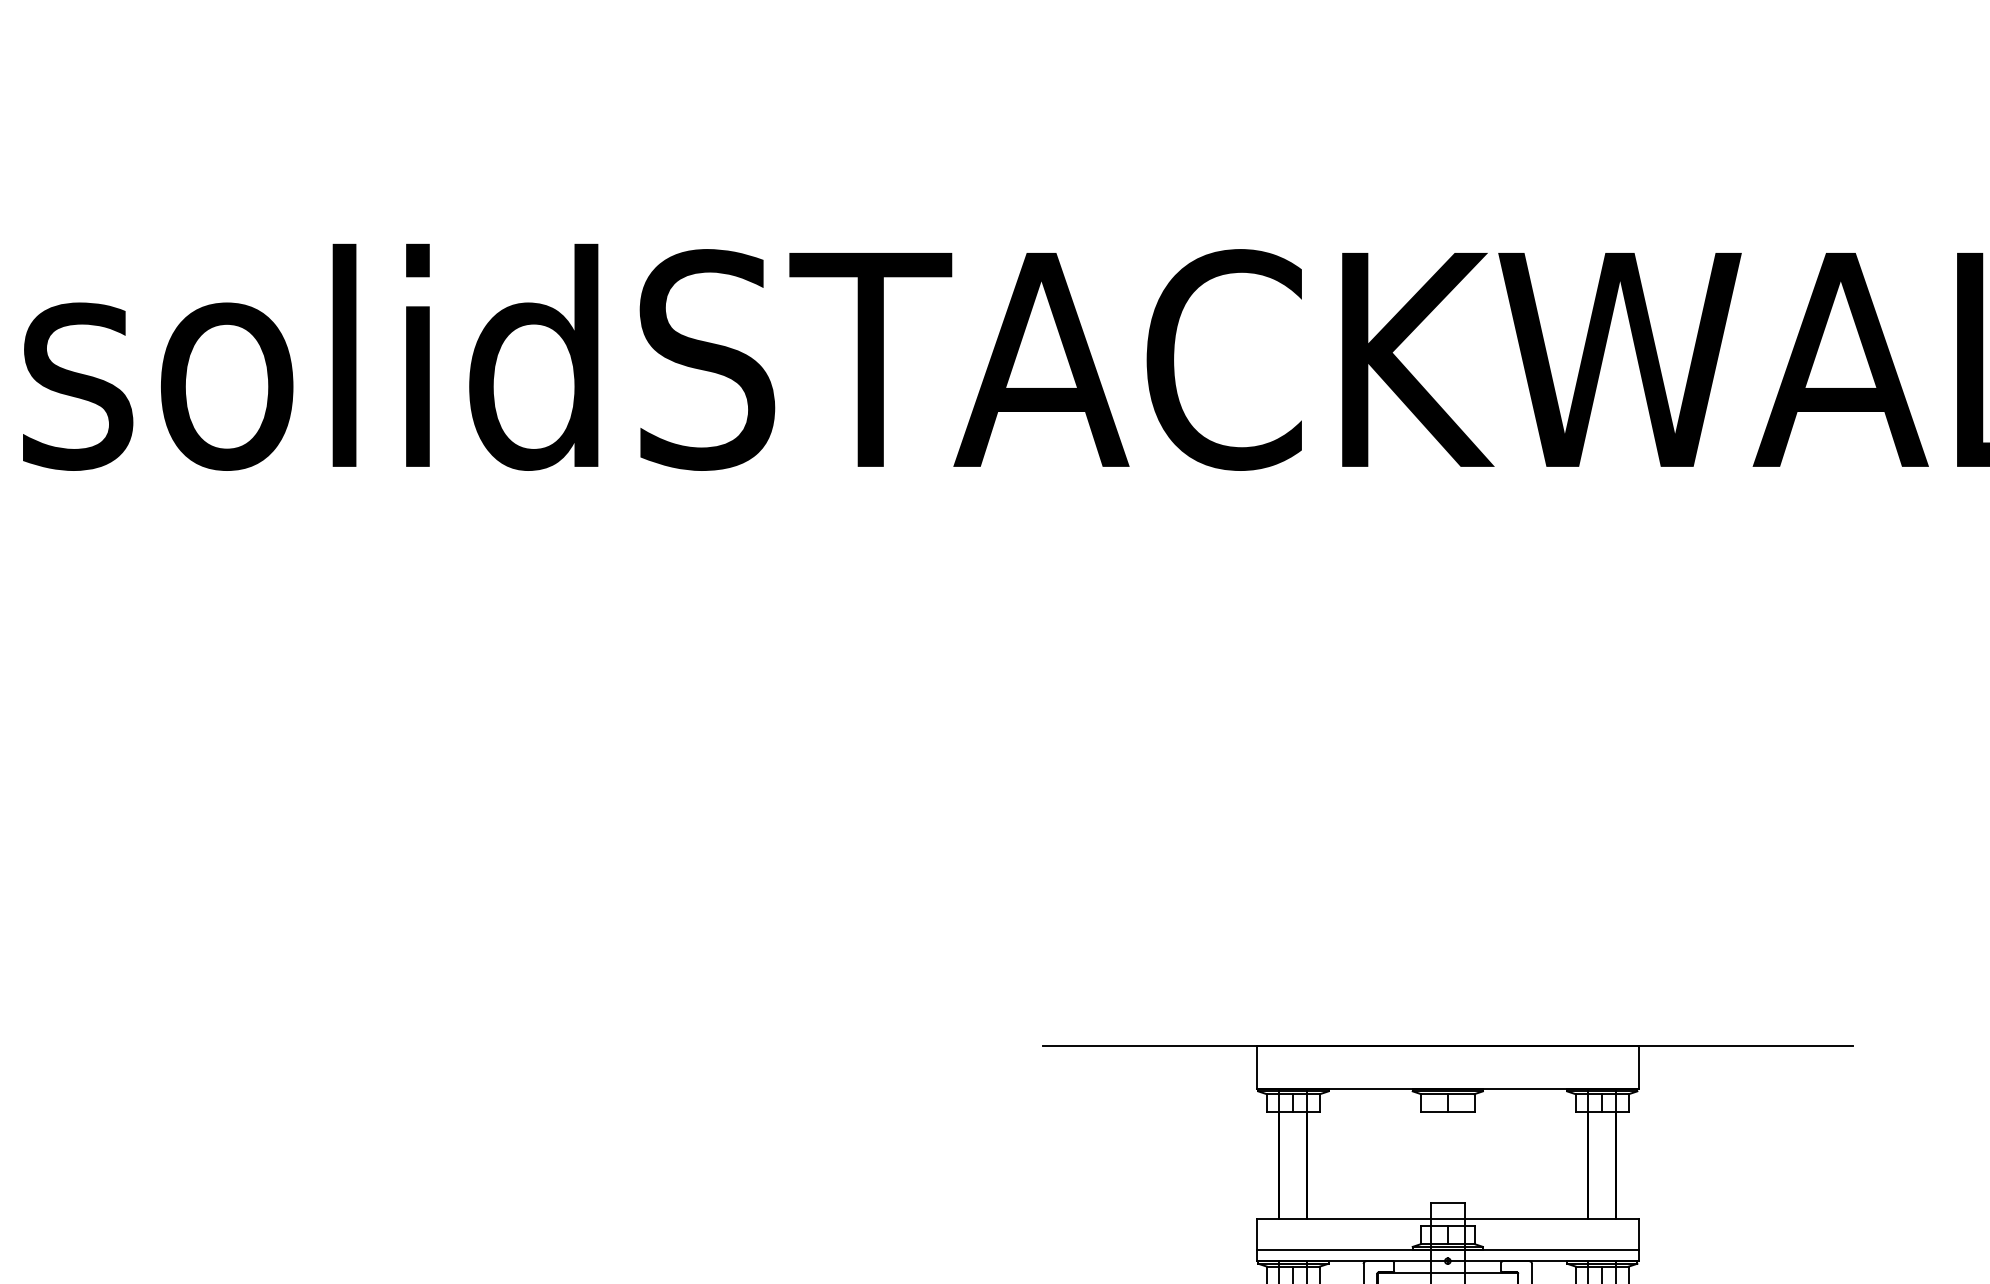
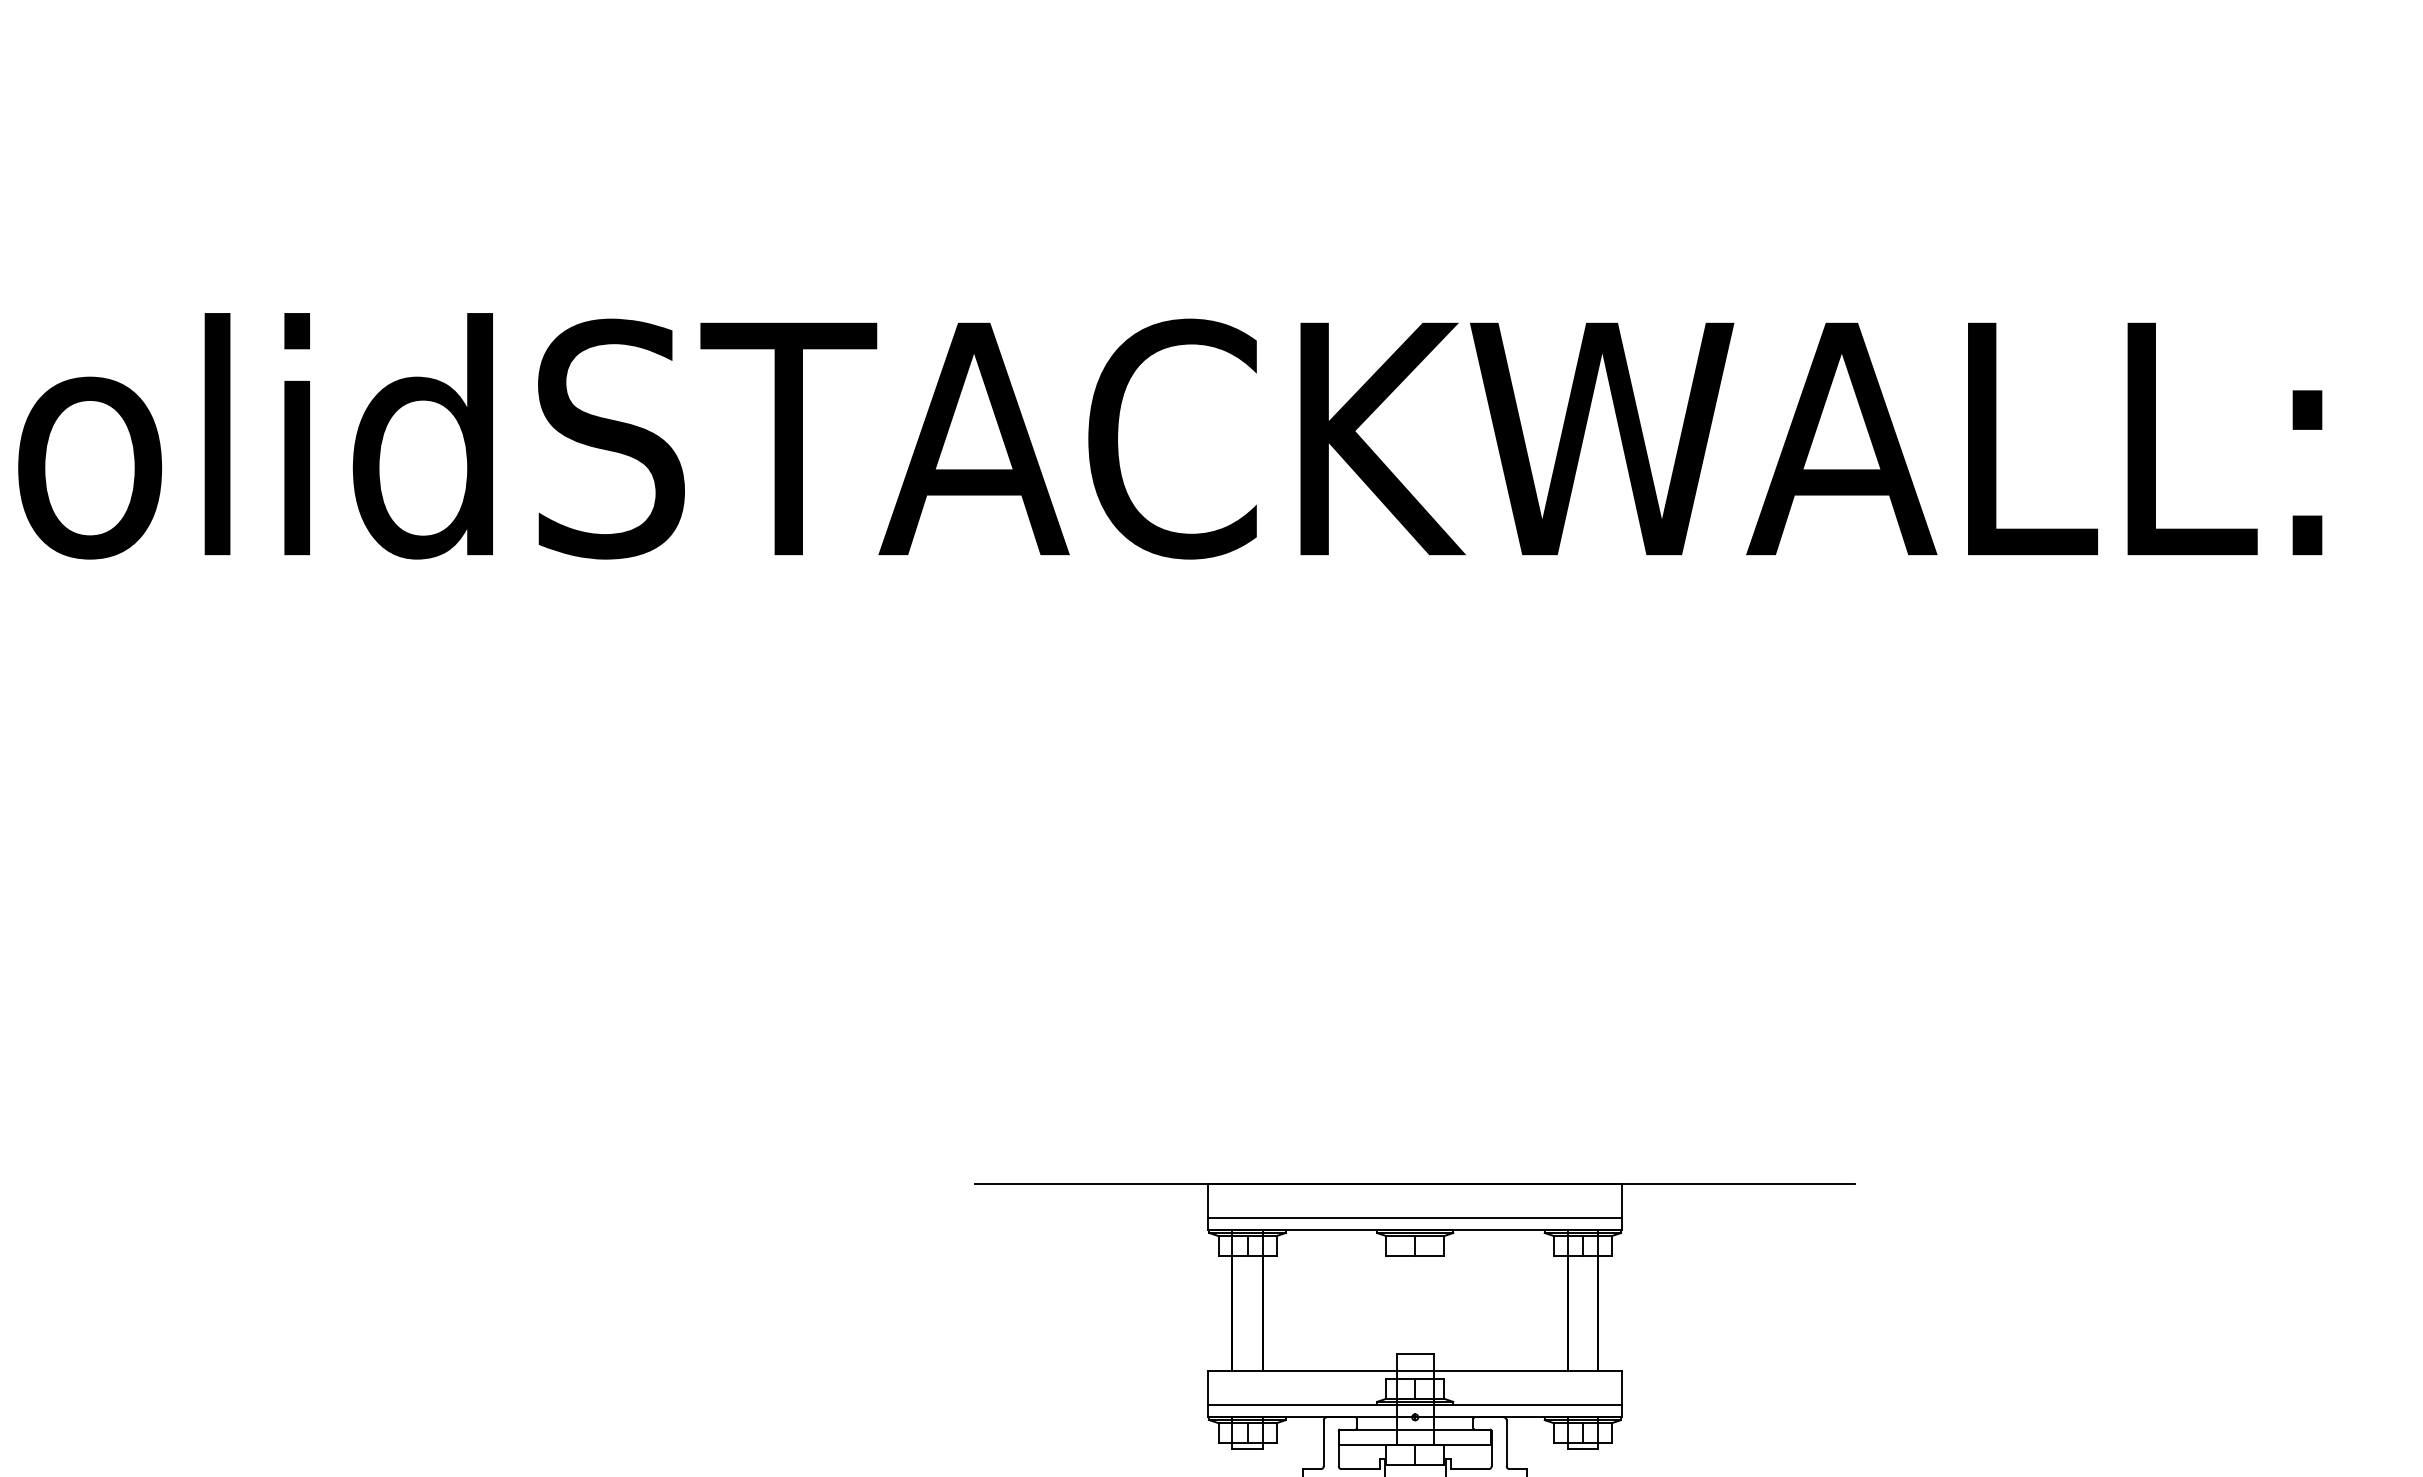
line: (1447, 1077) -> (1414, 1217), added

